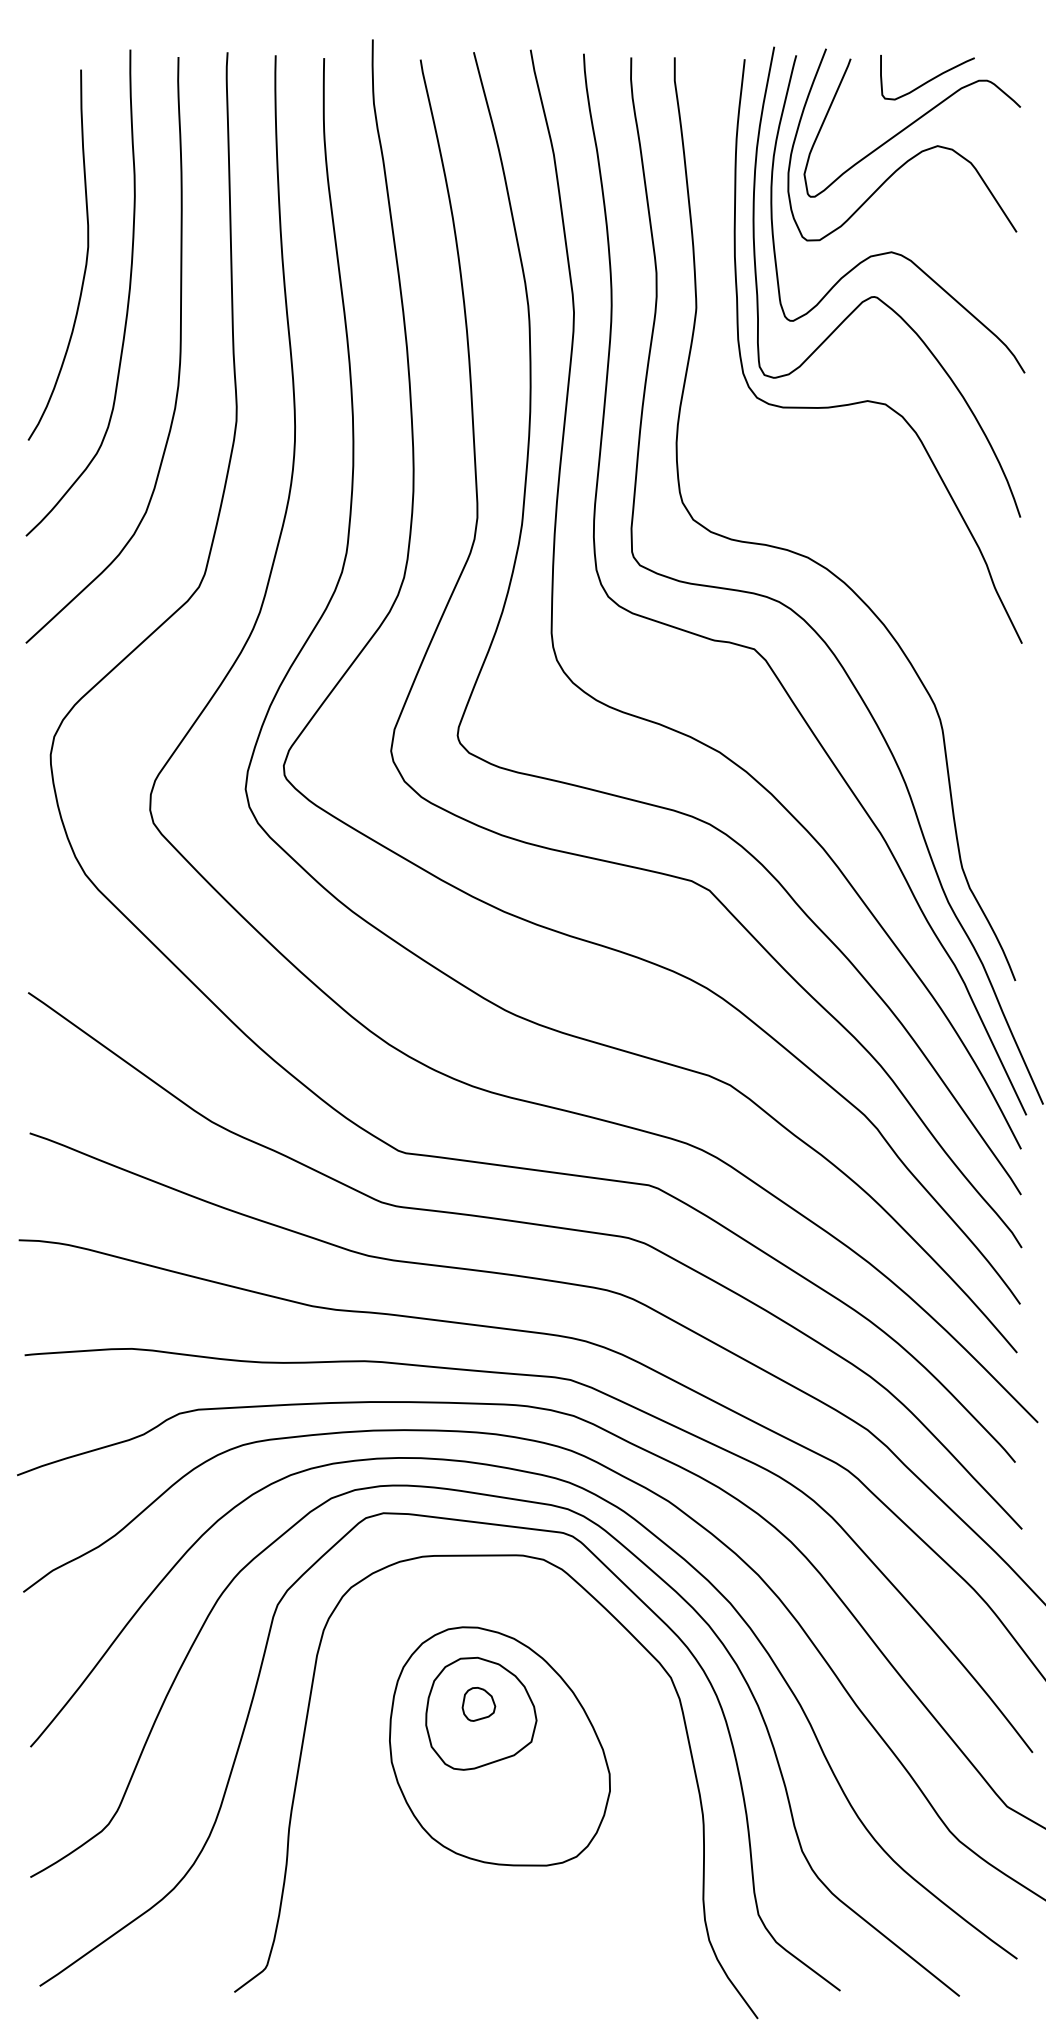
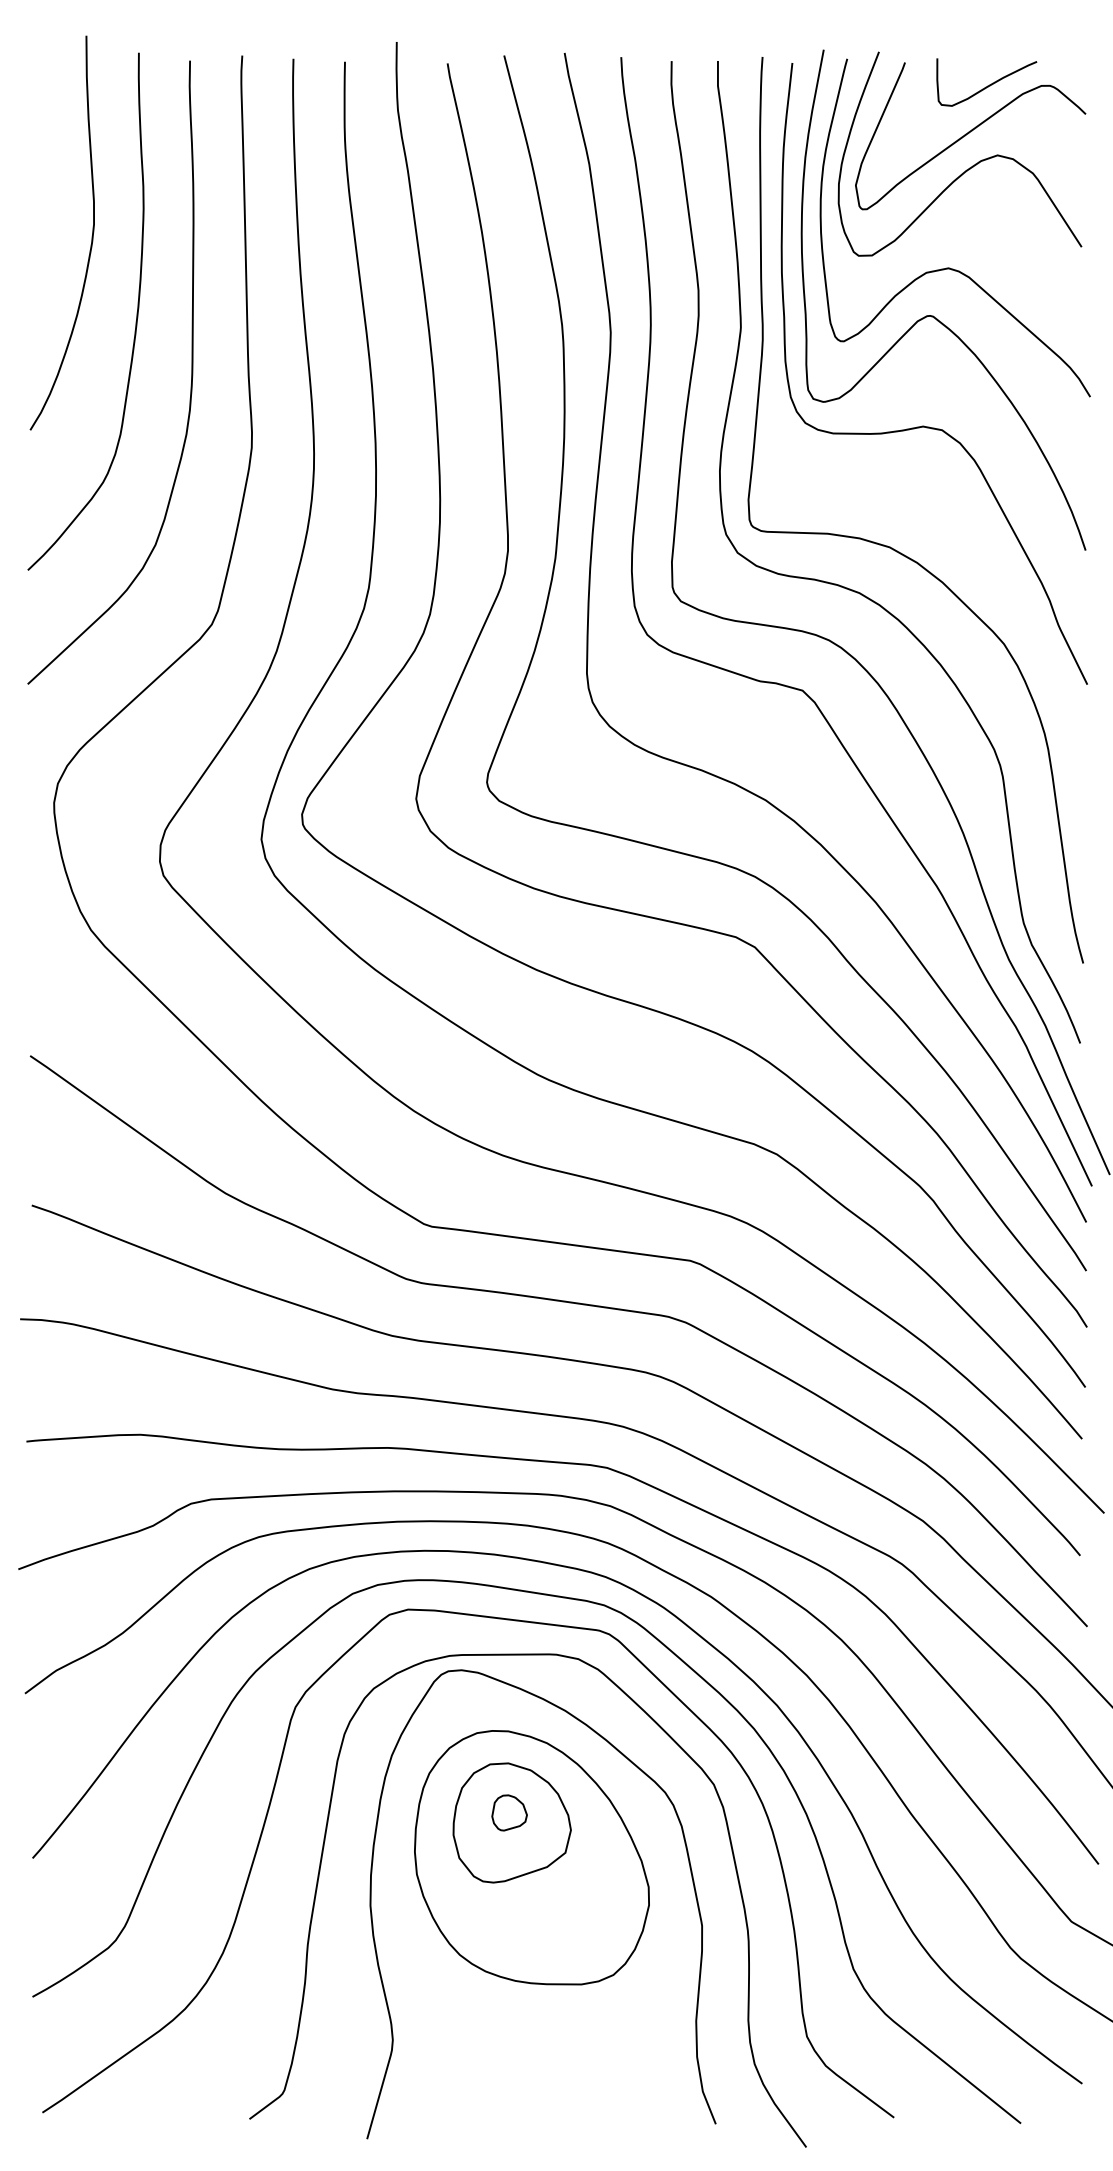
curve: (85, 260) -> (91, 238), moved
curve: (840, 515) -> (894, 548), added
curve: (649, 1764) -> (691, 1876), added

